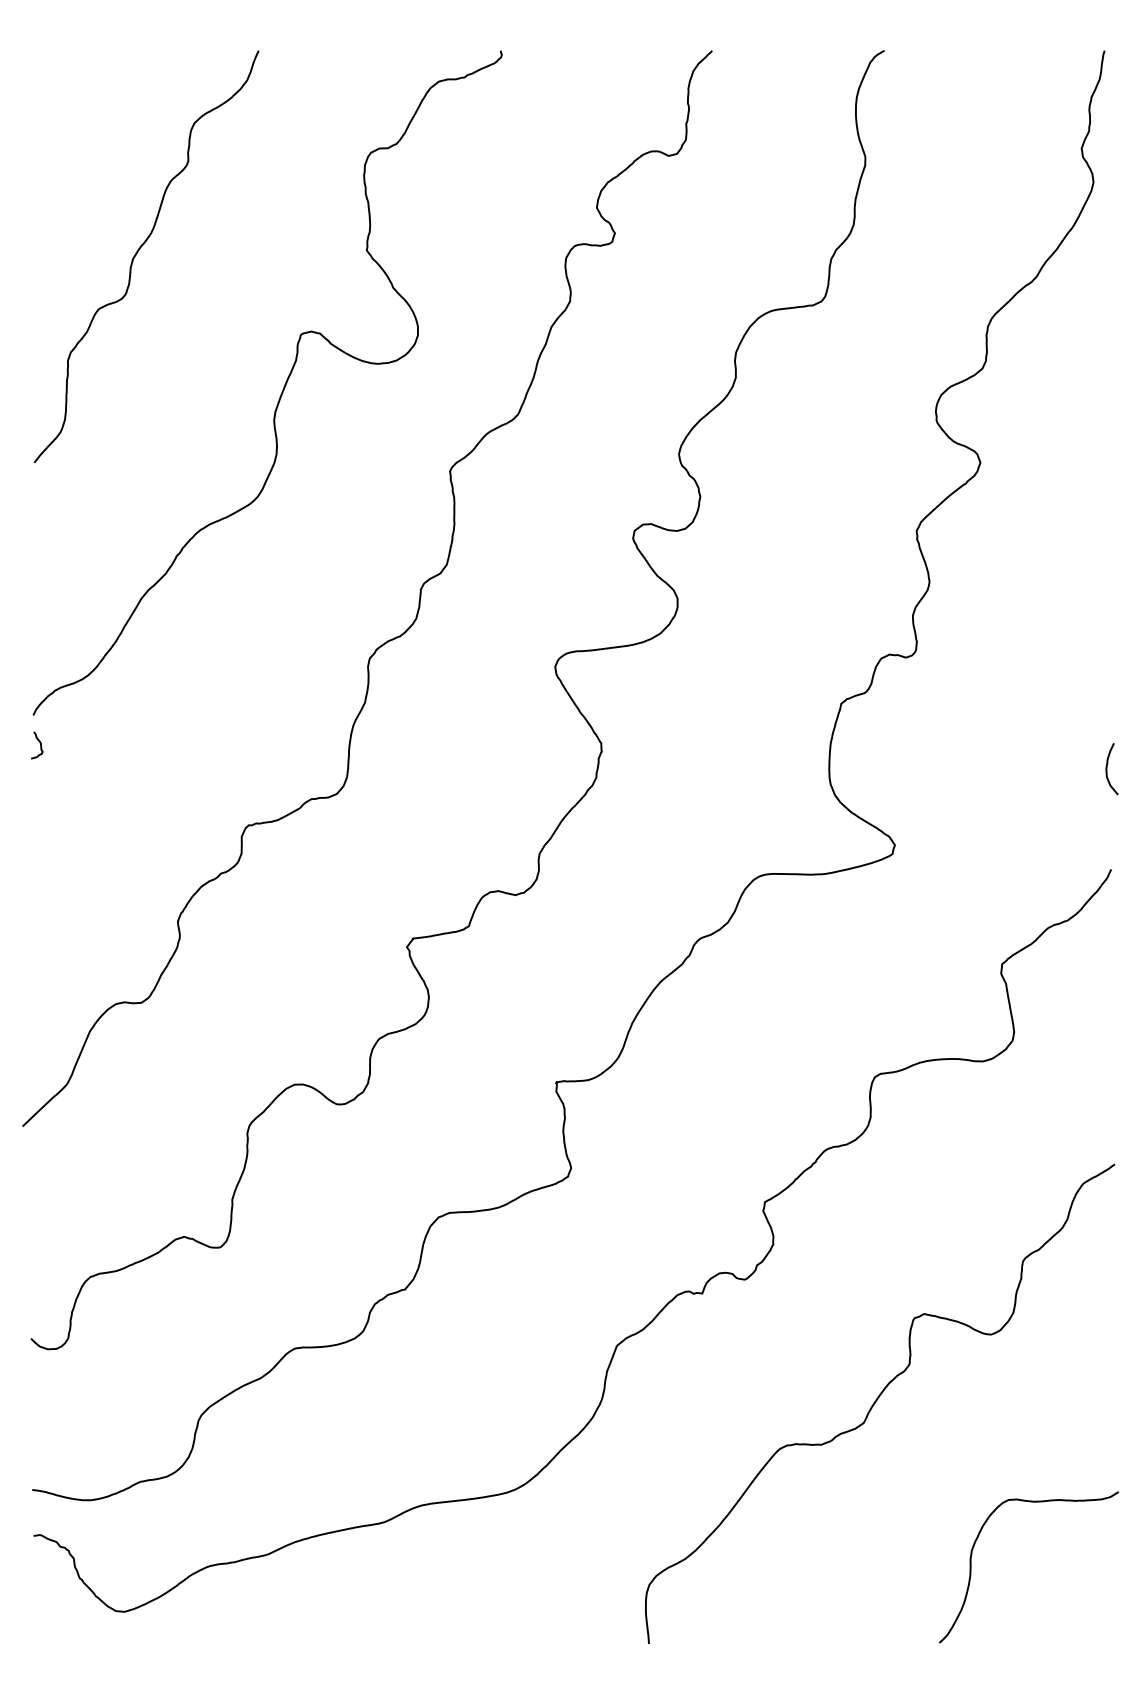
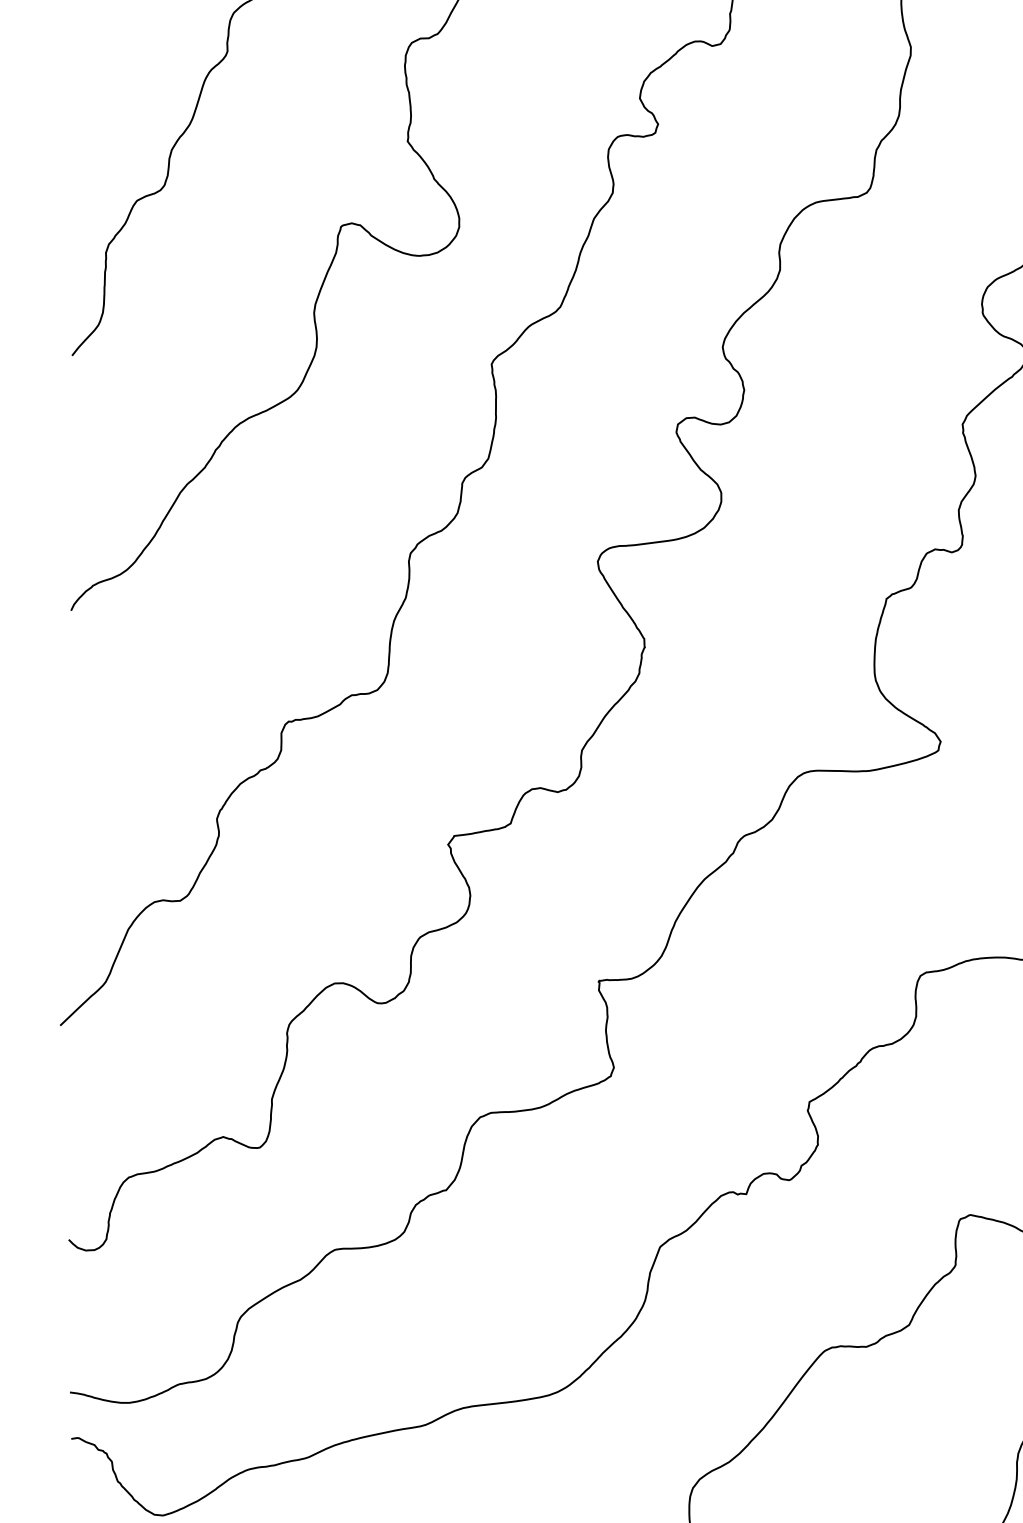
curve: (39, 743) -> (77, 639), removed

